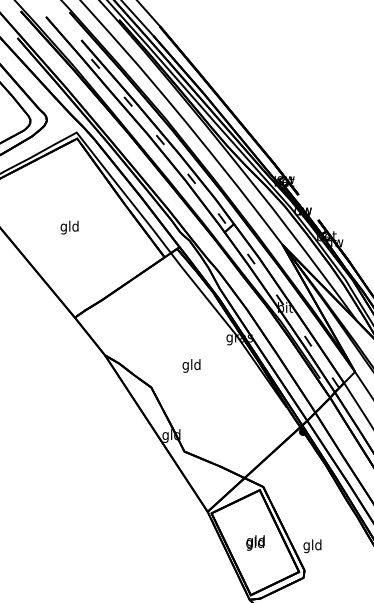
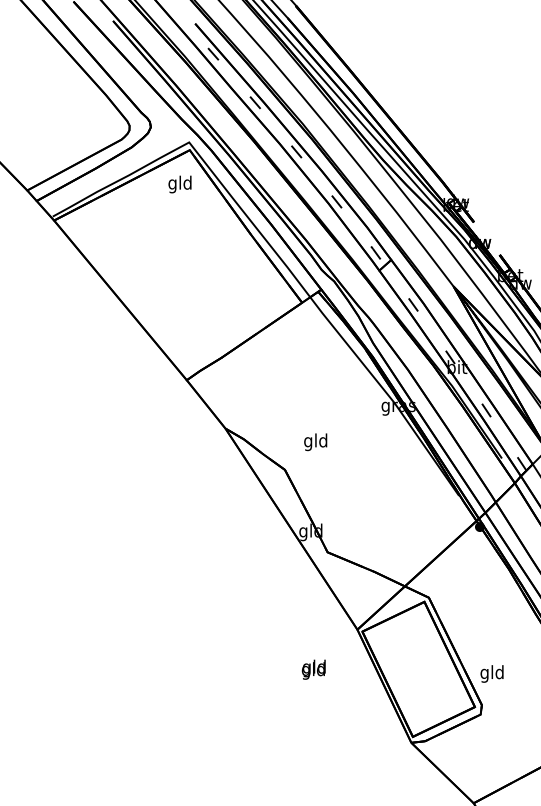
text: (69, 227) -> (179, 184), moved
text: (191, 366) -> (315, 442), moved
text: (255, 542) -> (313, 669), moved

